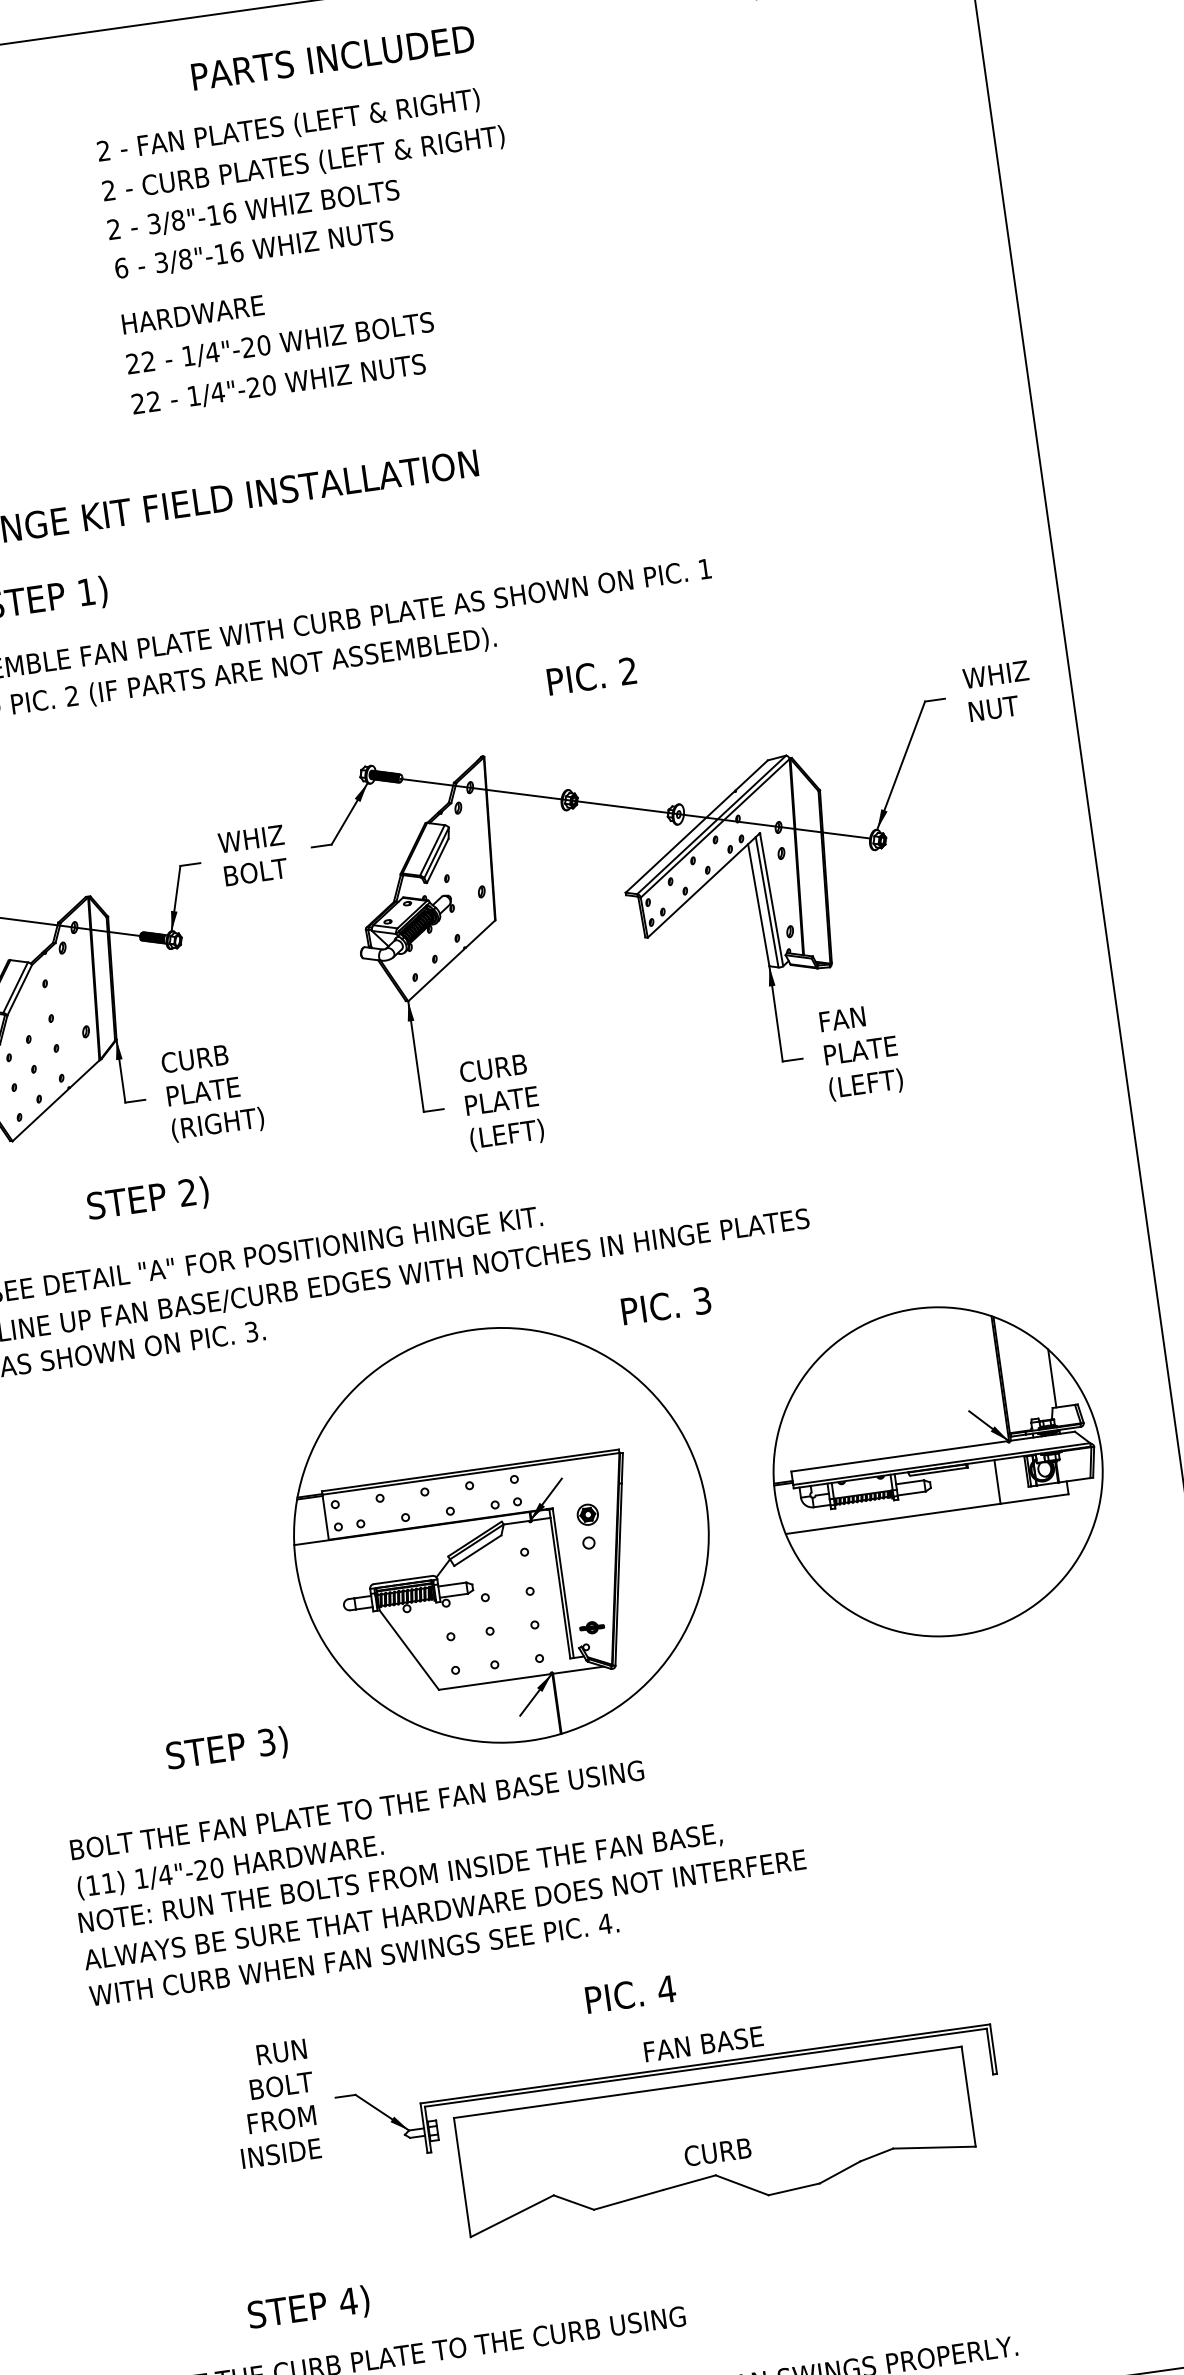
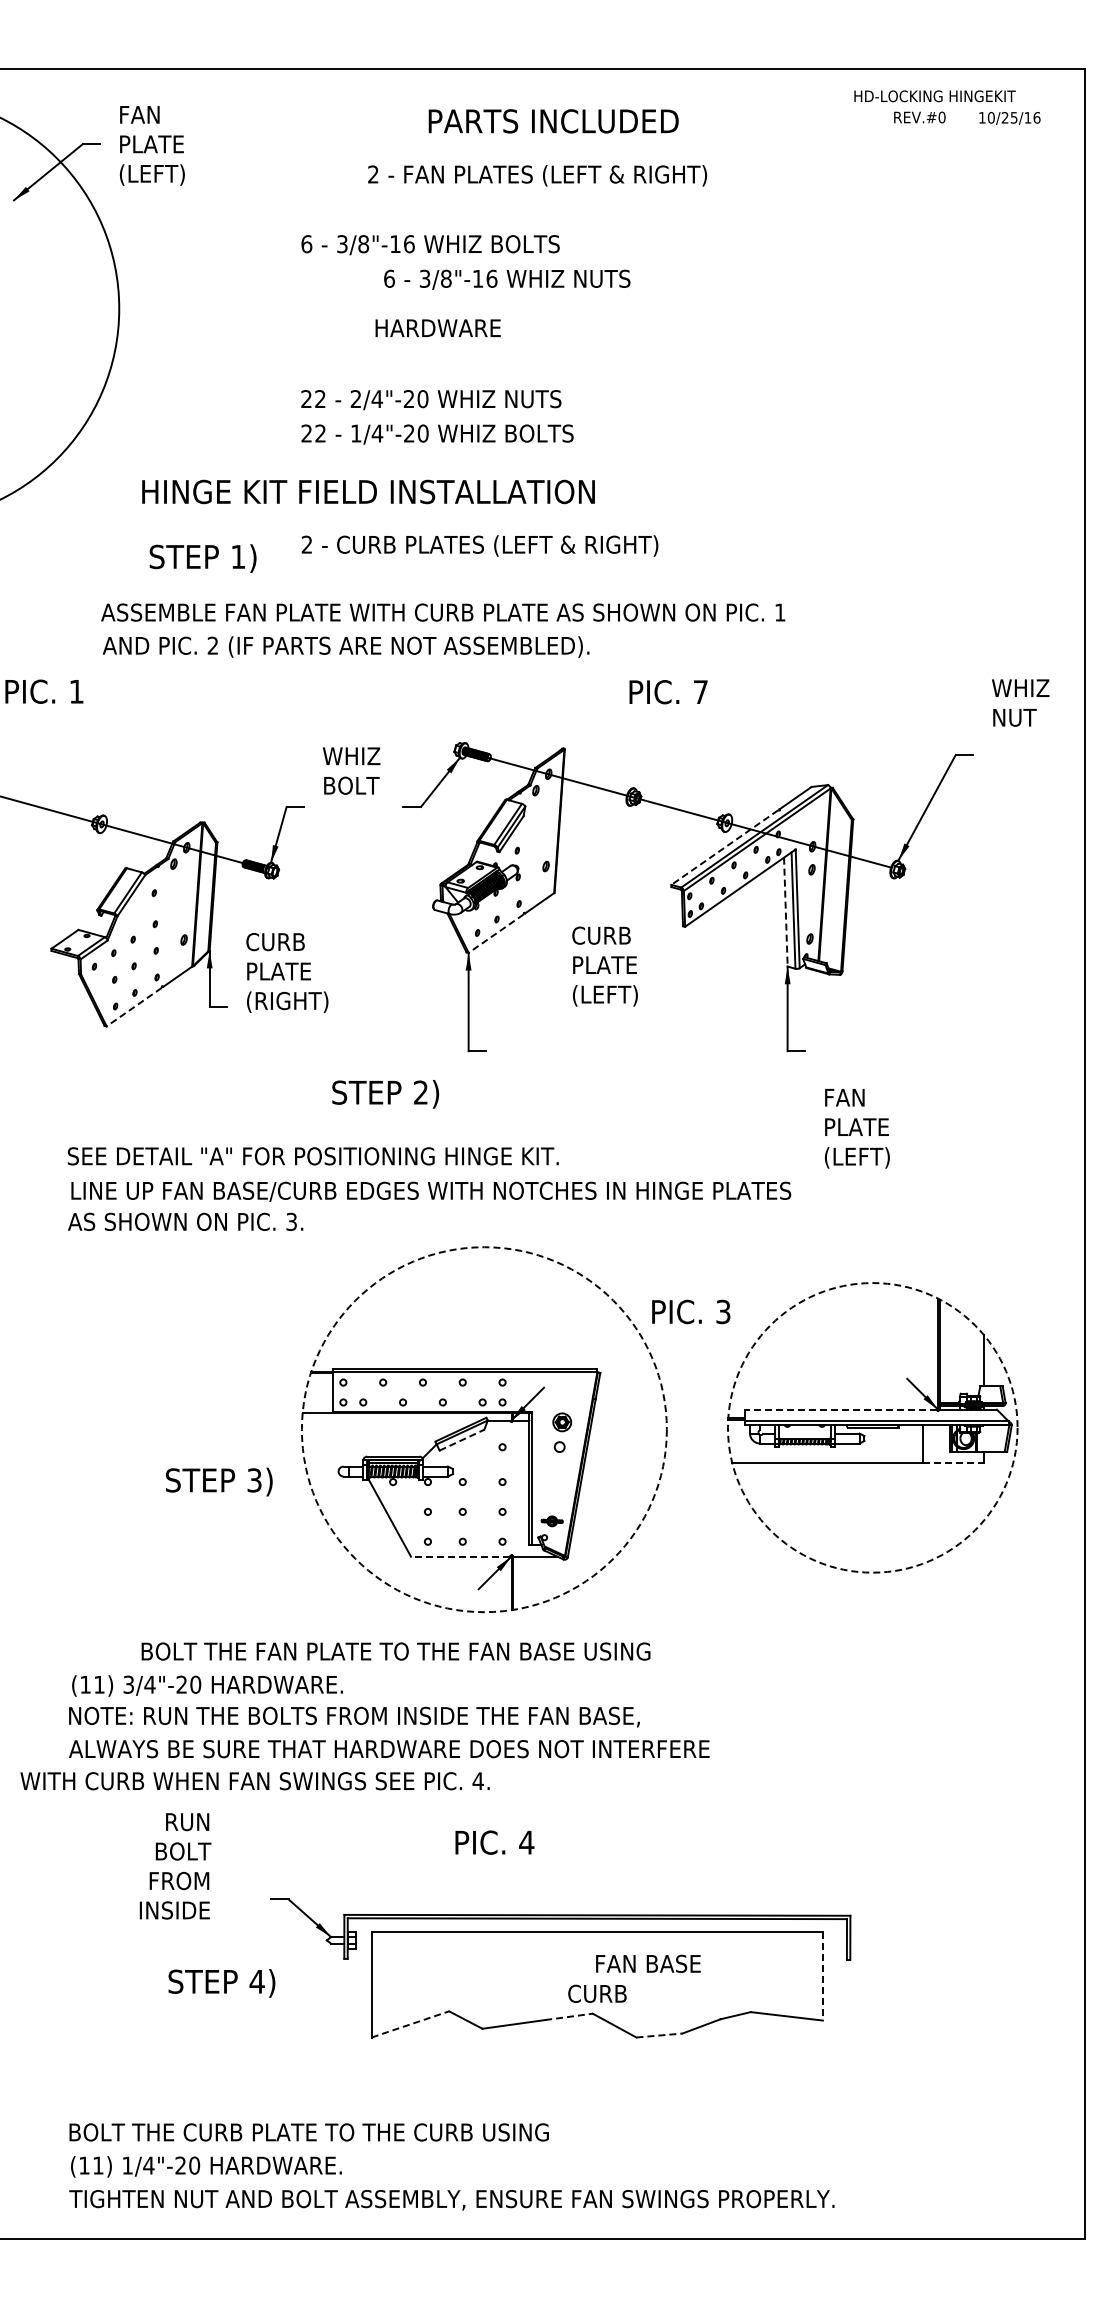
text: (332, 57) -> (553, 121), moved
text: (288, 126) -> (537, 175), moved
text: (303, 164) -> (479, 545), moved
text: (113, 229) -> (306, 244), 2 -> 6
text: (254, 250) -> (507, 279), moved
text: (192, 314) -> (437, 327), moved
text: (280, 344) -> (437, 434), moved
text: (193, 395) -> (355, 398), 1/4"-20 -> 2/4"-20
text: (627, 670) -> (700, 691), 2 -> 7
text: (997, 690) -> (1020, 702), moved
line: (679, 842) -> (724, 847), solid -> dashed
text: (253, 855) -> (351, 770), moved
line: (758, 905) -> (785, 912), solid -> dashed
line: (436, 975) -> (496, 933), solid -> dashed
text: (860, 1052) -> (856, 1128), moved
text: (213, 1091) -> (287, 972), moved
text: (501, 1102) -> (604, 966), moved
line: (40, 1115) -> (134, 1007), solid -> dashed
text: (148, 1200) -> (385, 1094), moved
text: (666, 1305) -> (691, 1311), moved
line: (898, 1456) -> (840, 1409), solid -> dashed
circle: (937, 1471) -> (872, 1427), solid -> dashed
line: (1034, 1499) -> (953, 1463), solid -> dashed
circle: (500, 1535) -> (483, 1429), solid -> dashed
line: (478, 1550) -> (462, 1440), solid -> dashed
line: (494, 1681) -> (460, 1556), solid -> dashed
text: (227, 1749) -> (219, 1481), moved
text: (356, 1810) -> (395, 1651), moved
text: (141, 1878) -> (128, 1684), 1/4"-20 -> 3/4"-20
text: (353, 1959) -> (254, 1781), moved
text: (630, 1994) -> (494, 1842), moved
text: (703, 2043) -> (648, 1963), moved
line: (968, 2097) -> (822, 1976), solid -> dashed
text: (275, 2103) -> (175, 1866), moved
line: (689, 2182) -> (569, 2016), solid -> dashed
line: (794, 2189) -> (659, 2035), solid -> dashed
line: (512, 2216) -> (410, 2024), solid -> dashed
text: (308, 2309) -> (221, 1983), moved

